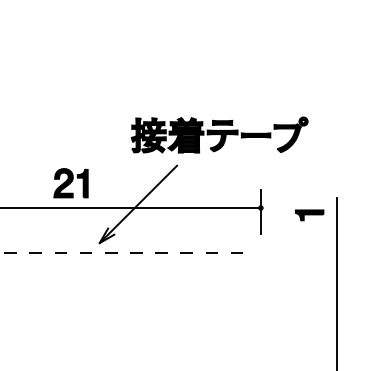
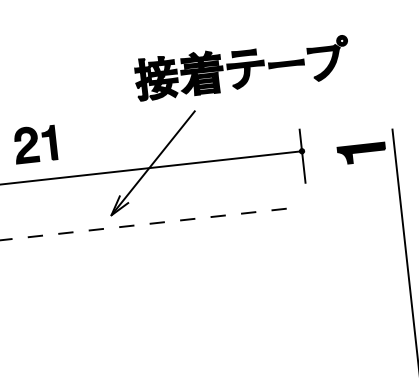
part: (70, 183) -> (34, 144), moved
part: (309, 215) -> (361, 153), size x1.4

